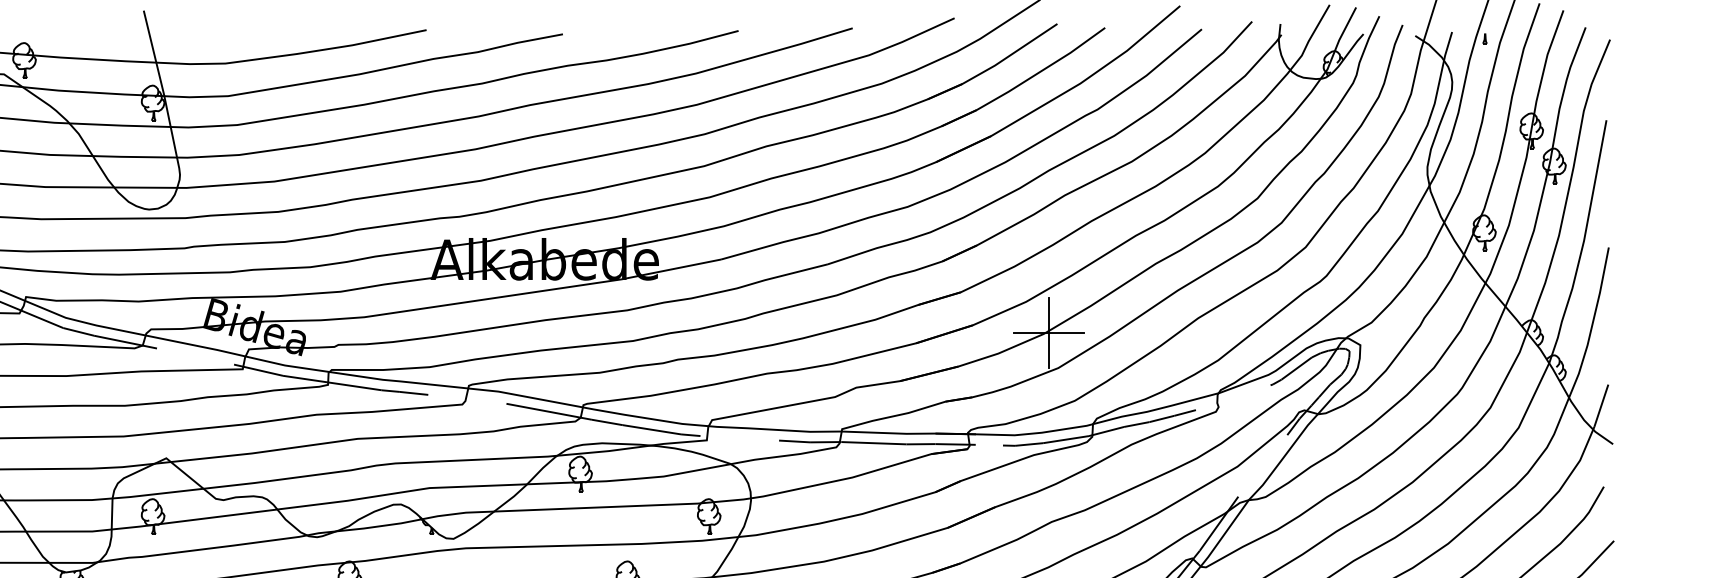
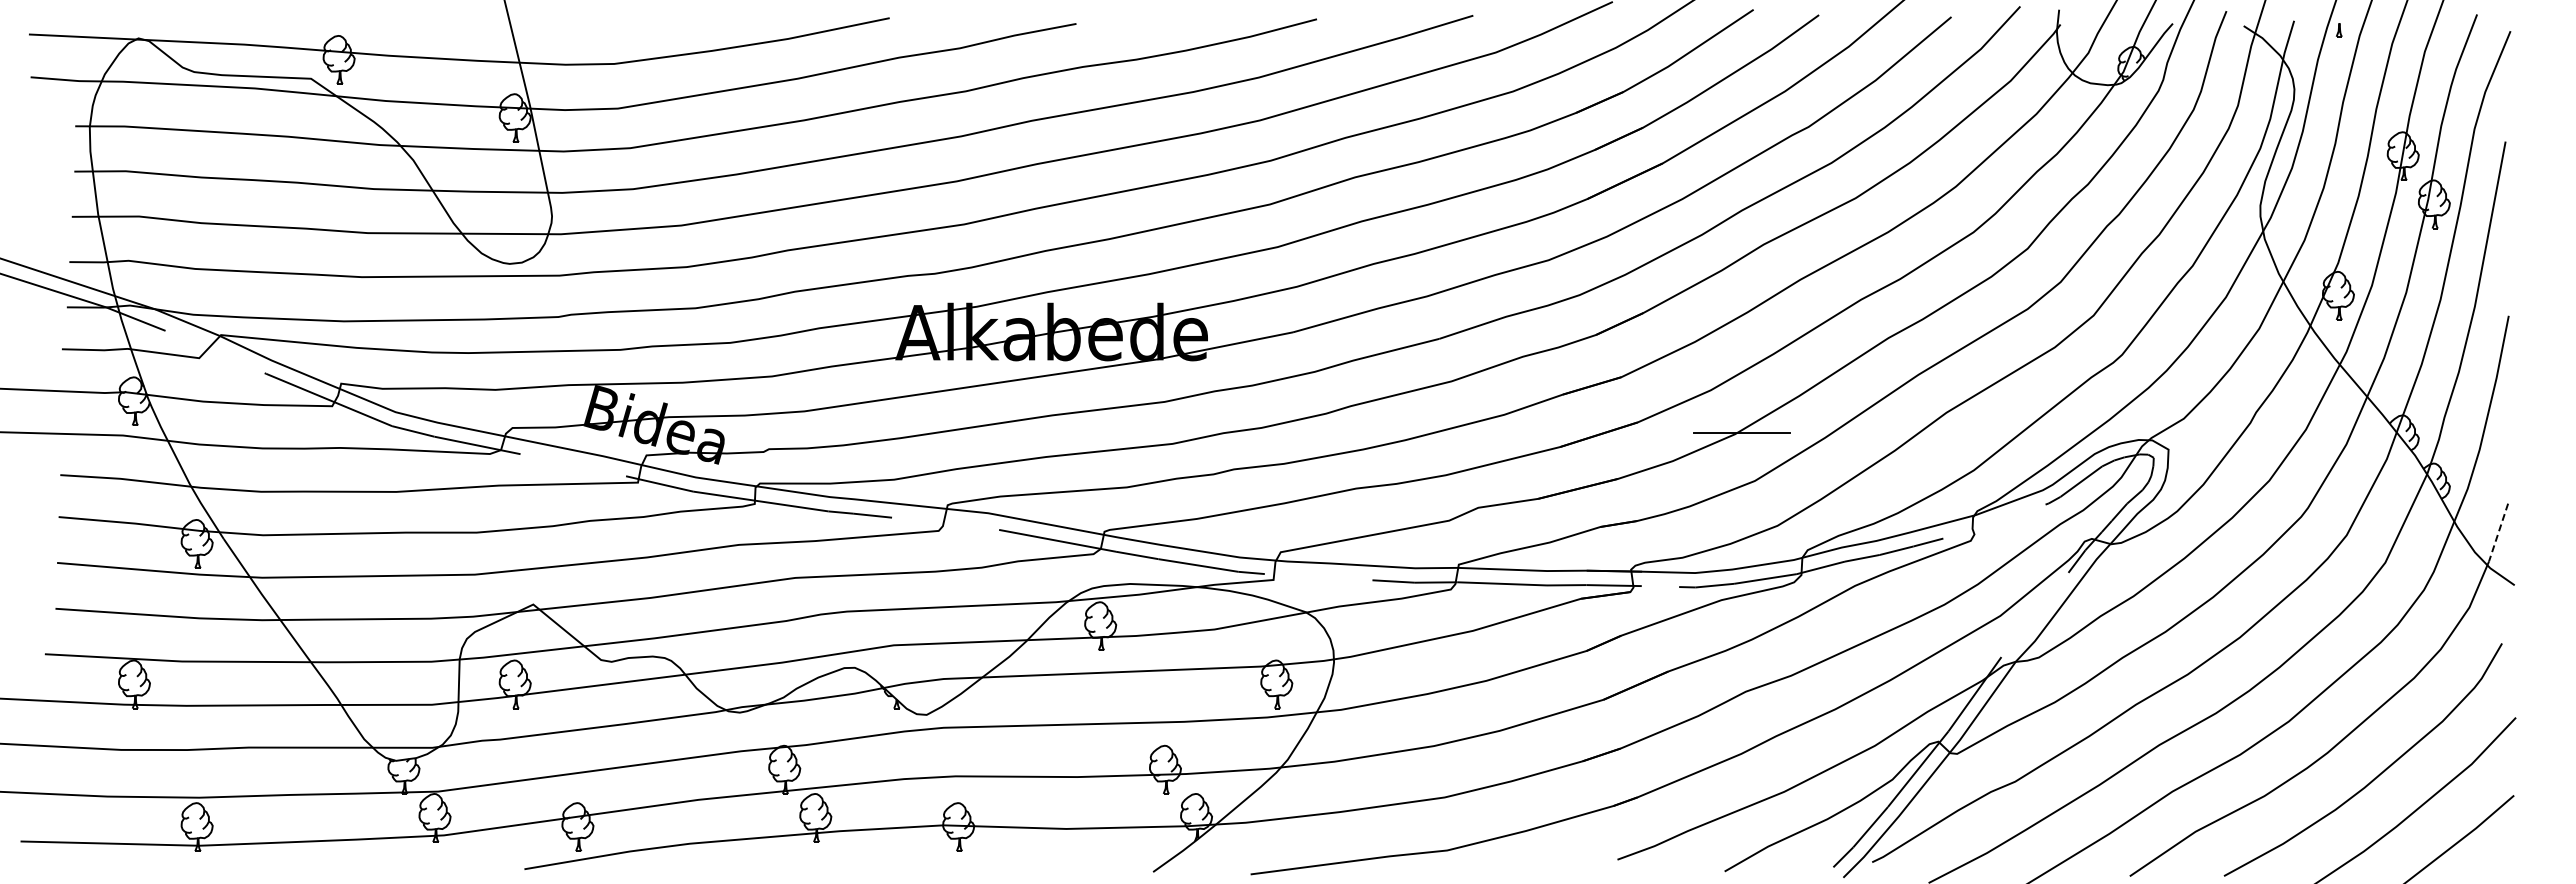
line: (1049, 333) -> (1742, 433), removed
line: (1601, 406) -> (2498, 533), solid -> dashed

